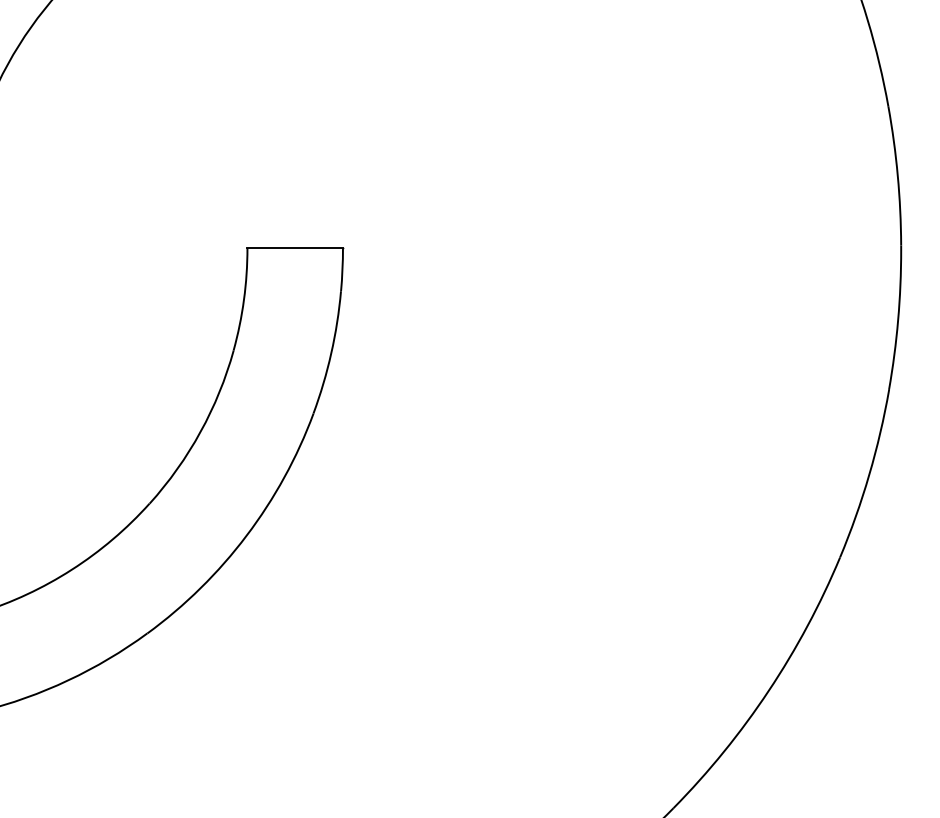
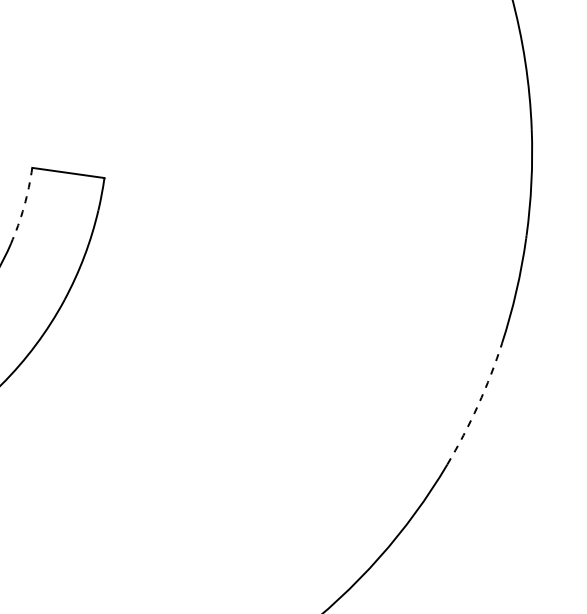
arc: (244, 299) -> (24, 206), solid -> dashed
arc: (869, 475) -> (478, 405), solid -> dashed

